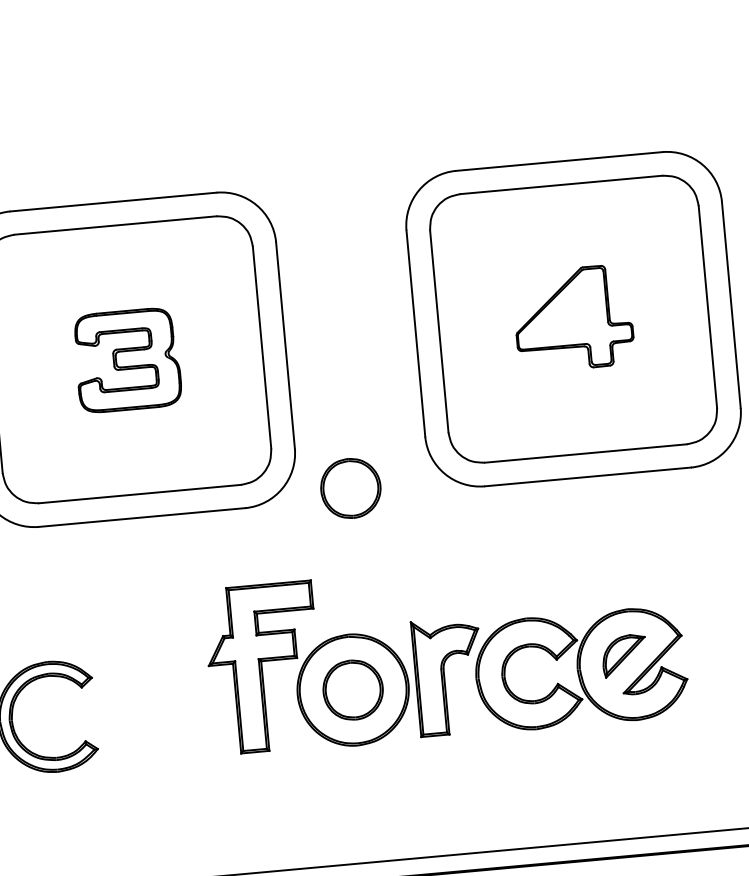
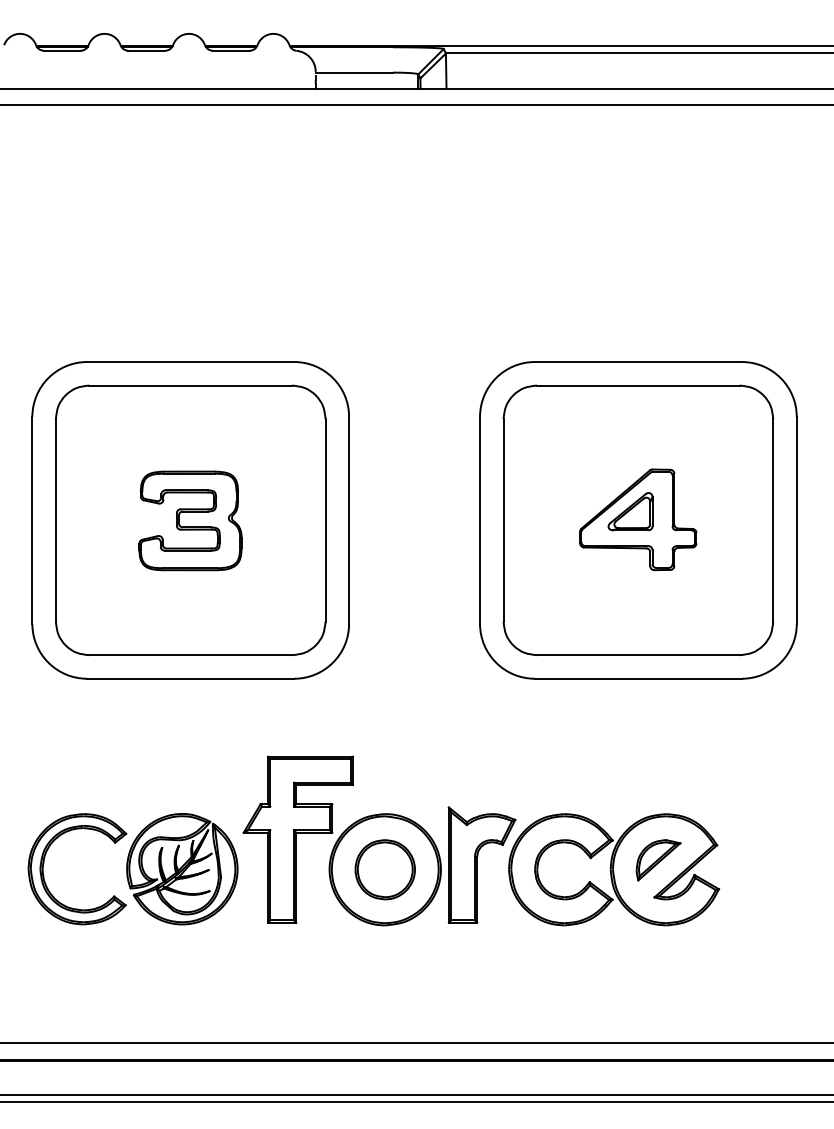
part: (564, 311) -> (630, 511), added
part: (350, 488) -> (400, 668), removed
part: (151, 708) -> (182, 869), added

